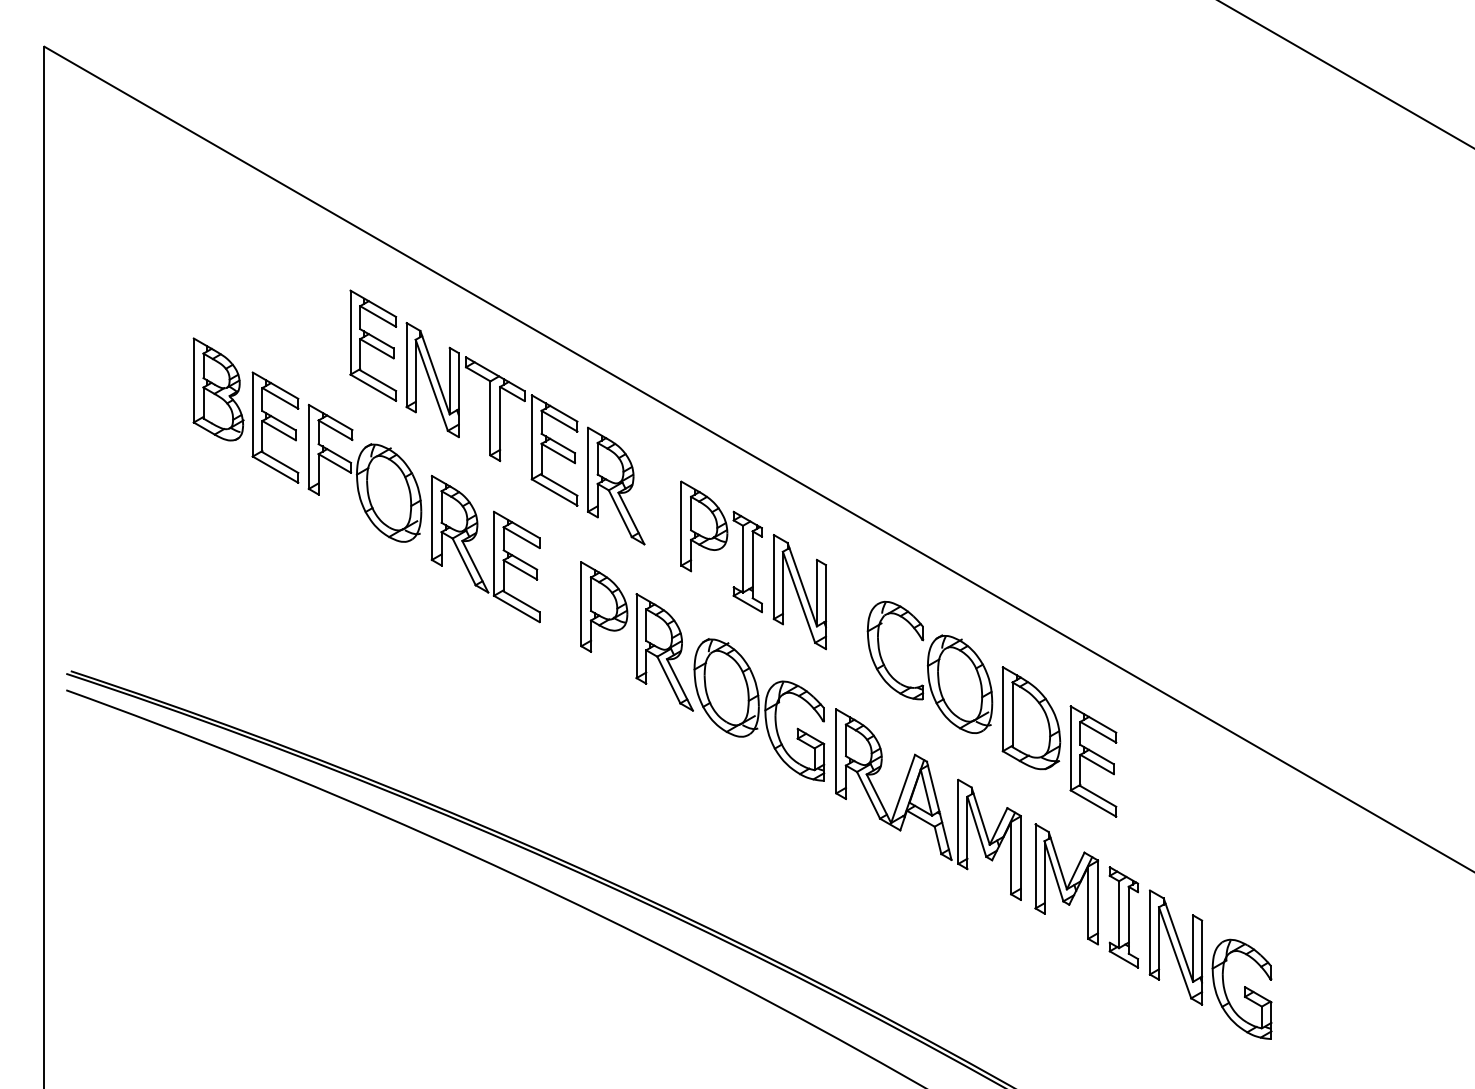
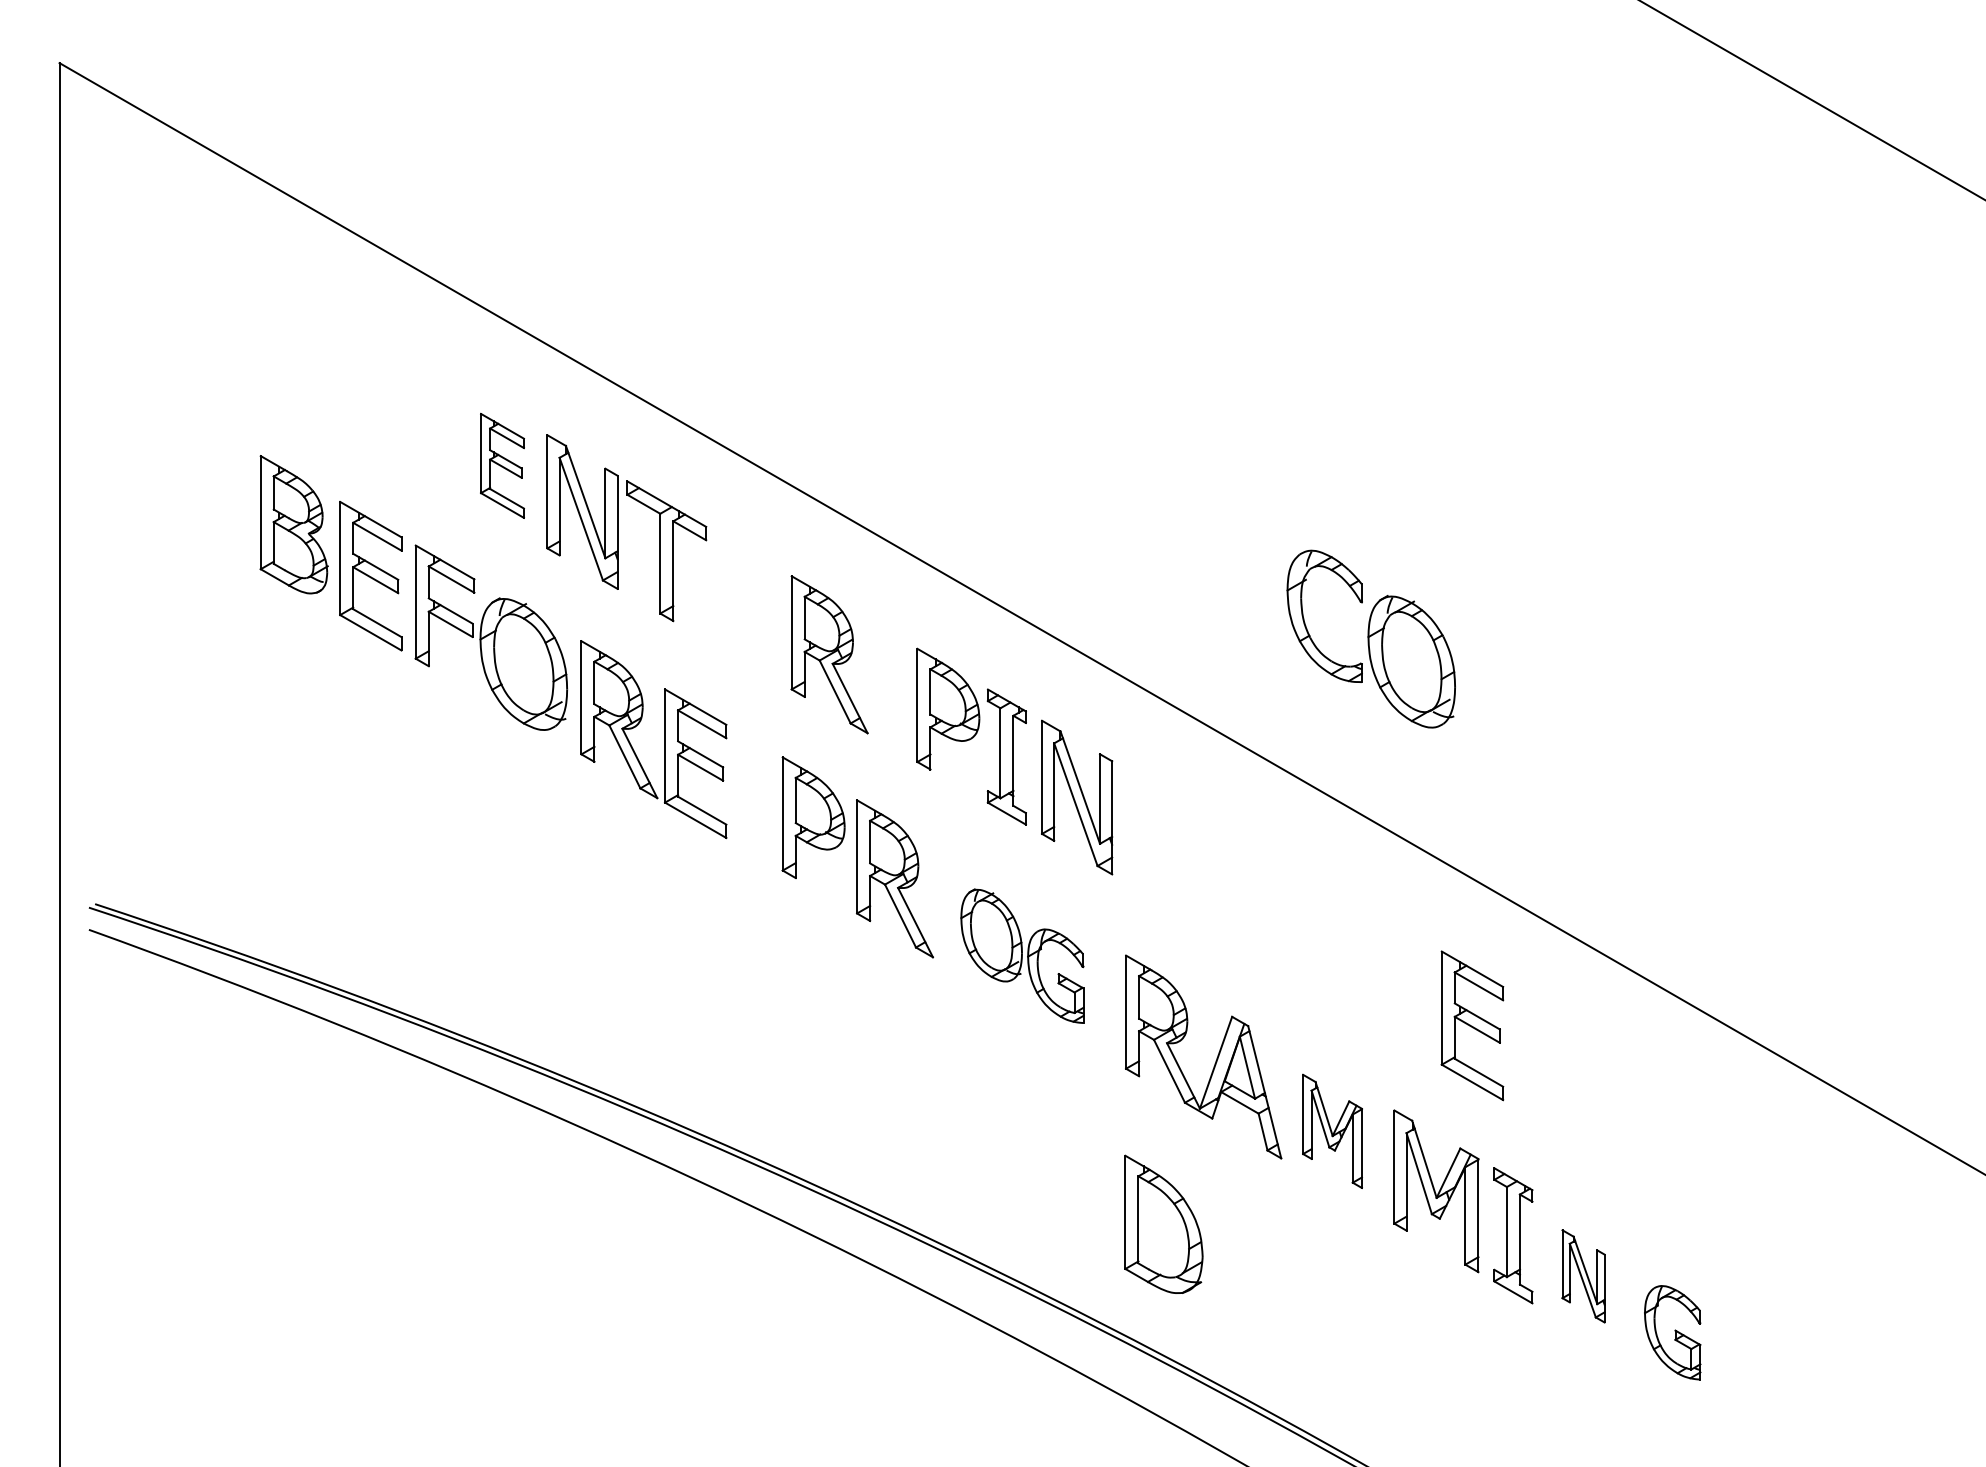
part: (373, 345) -> (502, 465), size x0.7
part: (554, 450) -> (746, 606), removed
part: (929, 667) -> (1370, 638), moved
part: (759, 709) -> (1022, 955), size x0.7
part: (1031, 717) -> (1163, 1223), moved
part: (989, 840) -> (1332, 1131), size x0.7
part: (1175, 947) -> (1583, 1276), size x0.6
part: (1242, 989) -> (1672, 1332), size x0.7

